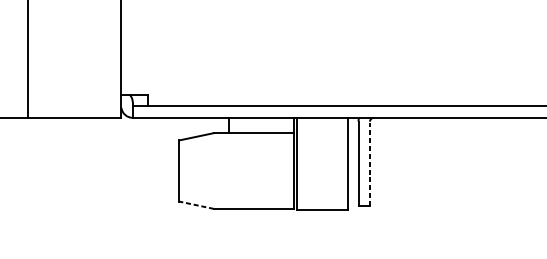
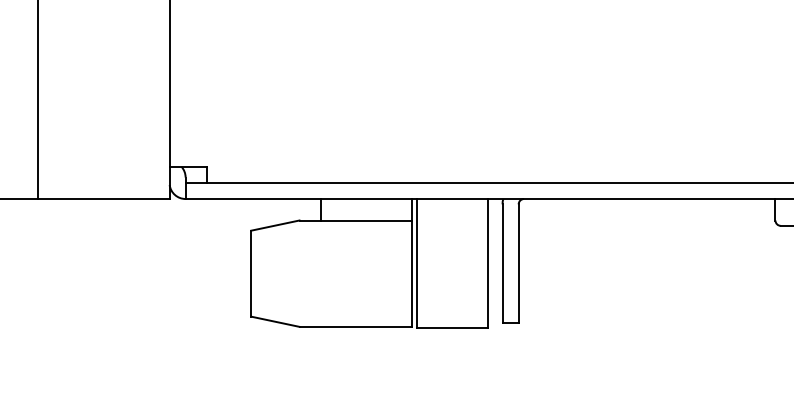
line: (369, 163) -> (518, 262), dashed -> solid
line: (196, 205) -> (275, 321), dashed -> solid

